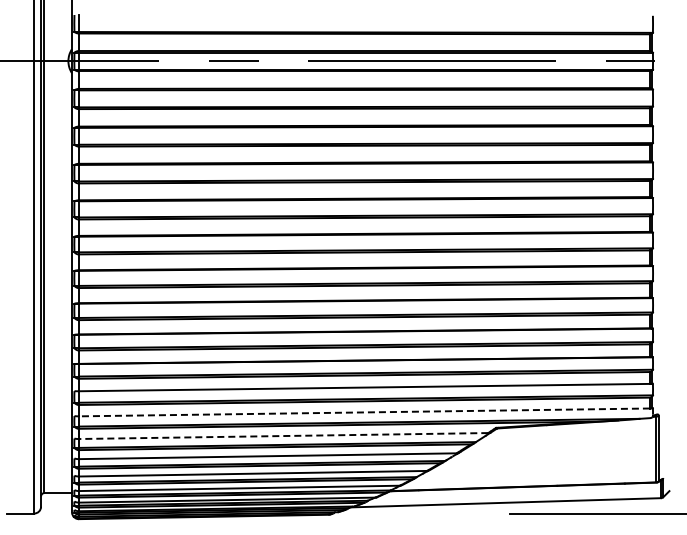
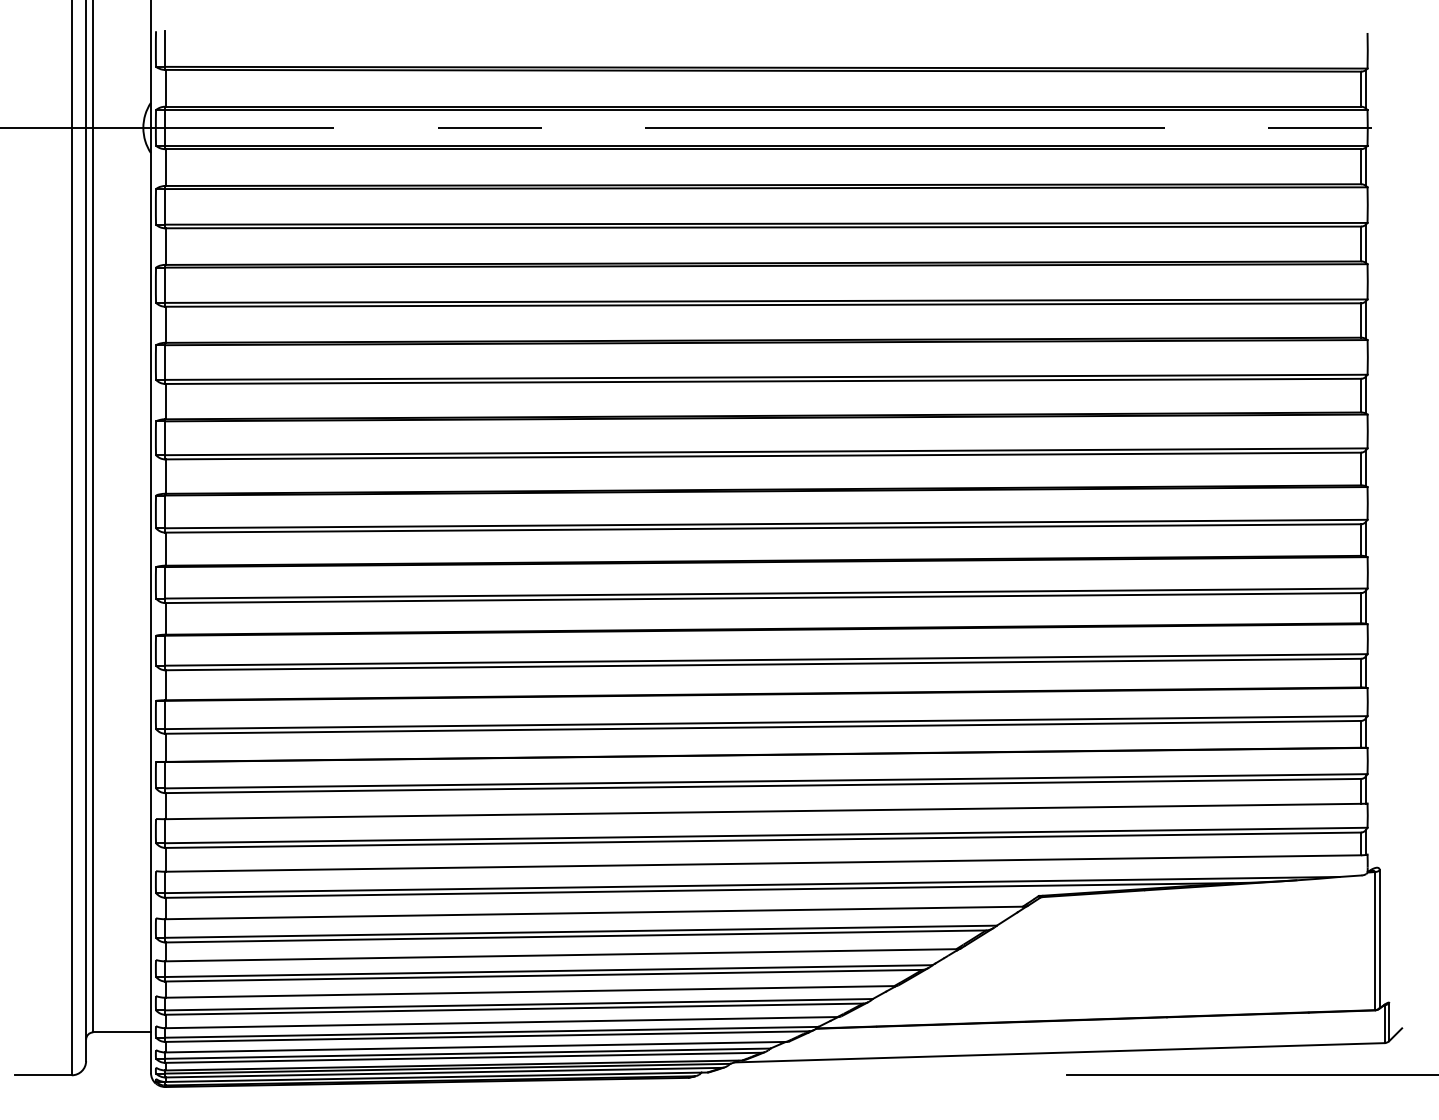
line: (364, 412) -> (763, 863), dashed -> solid
line: (283, 436) -> (593, 913), dashed -> solid

